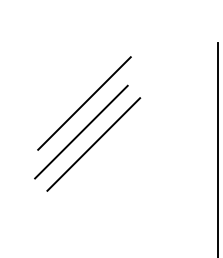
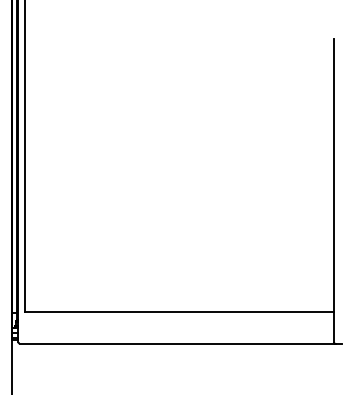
line: (84, 103) -> (171, 112), removed
line: (81, 131) -> (167, 147), removed
line: (93, 144) -> (182, 162), removed

